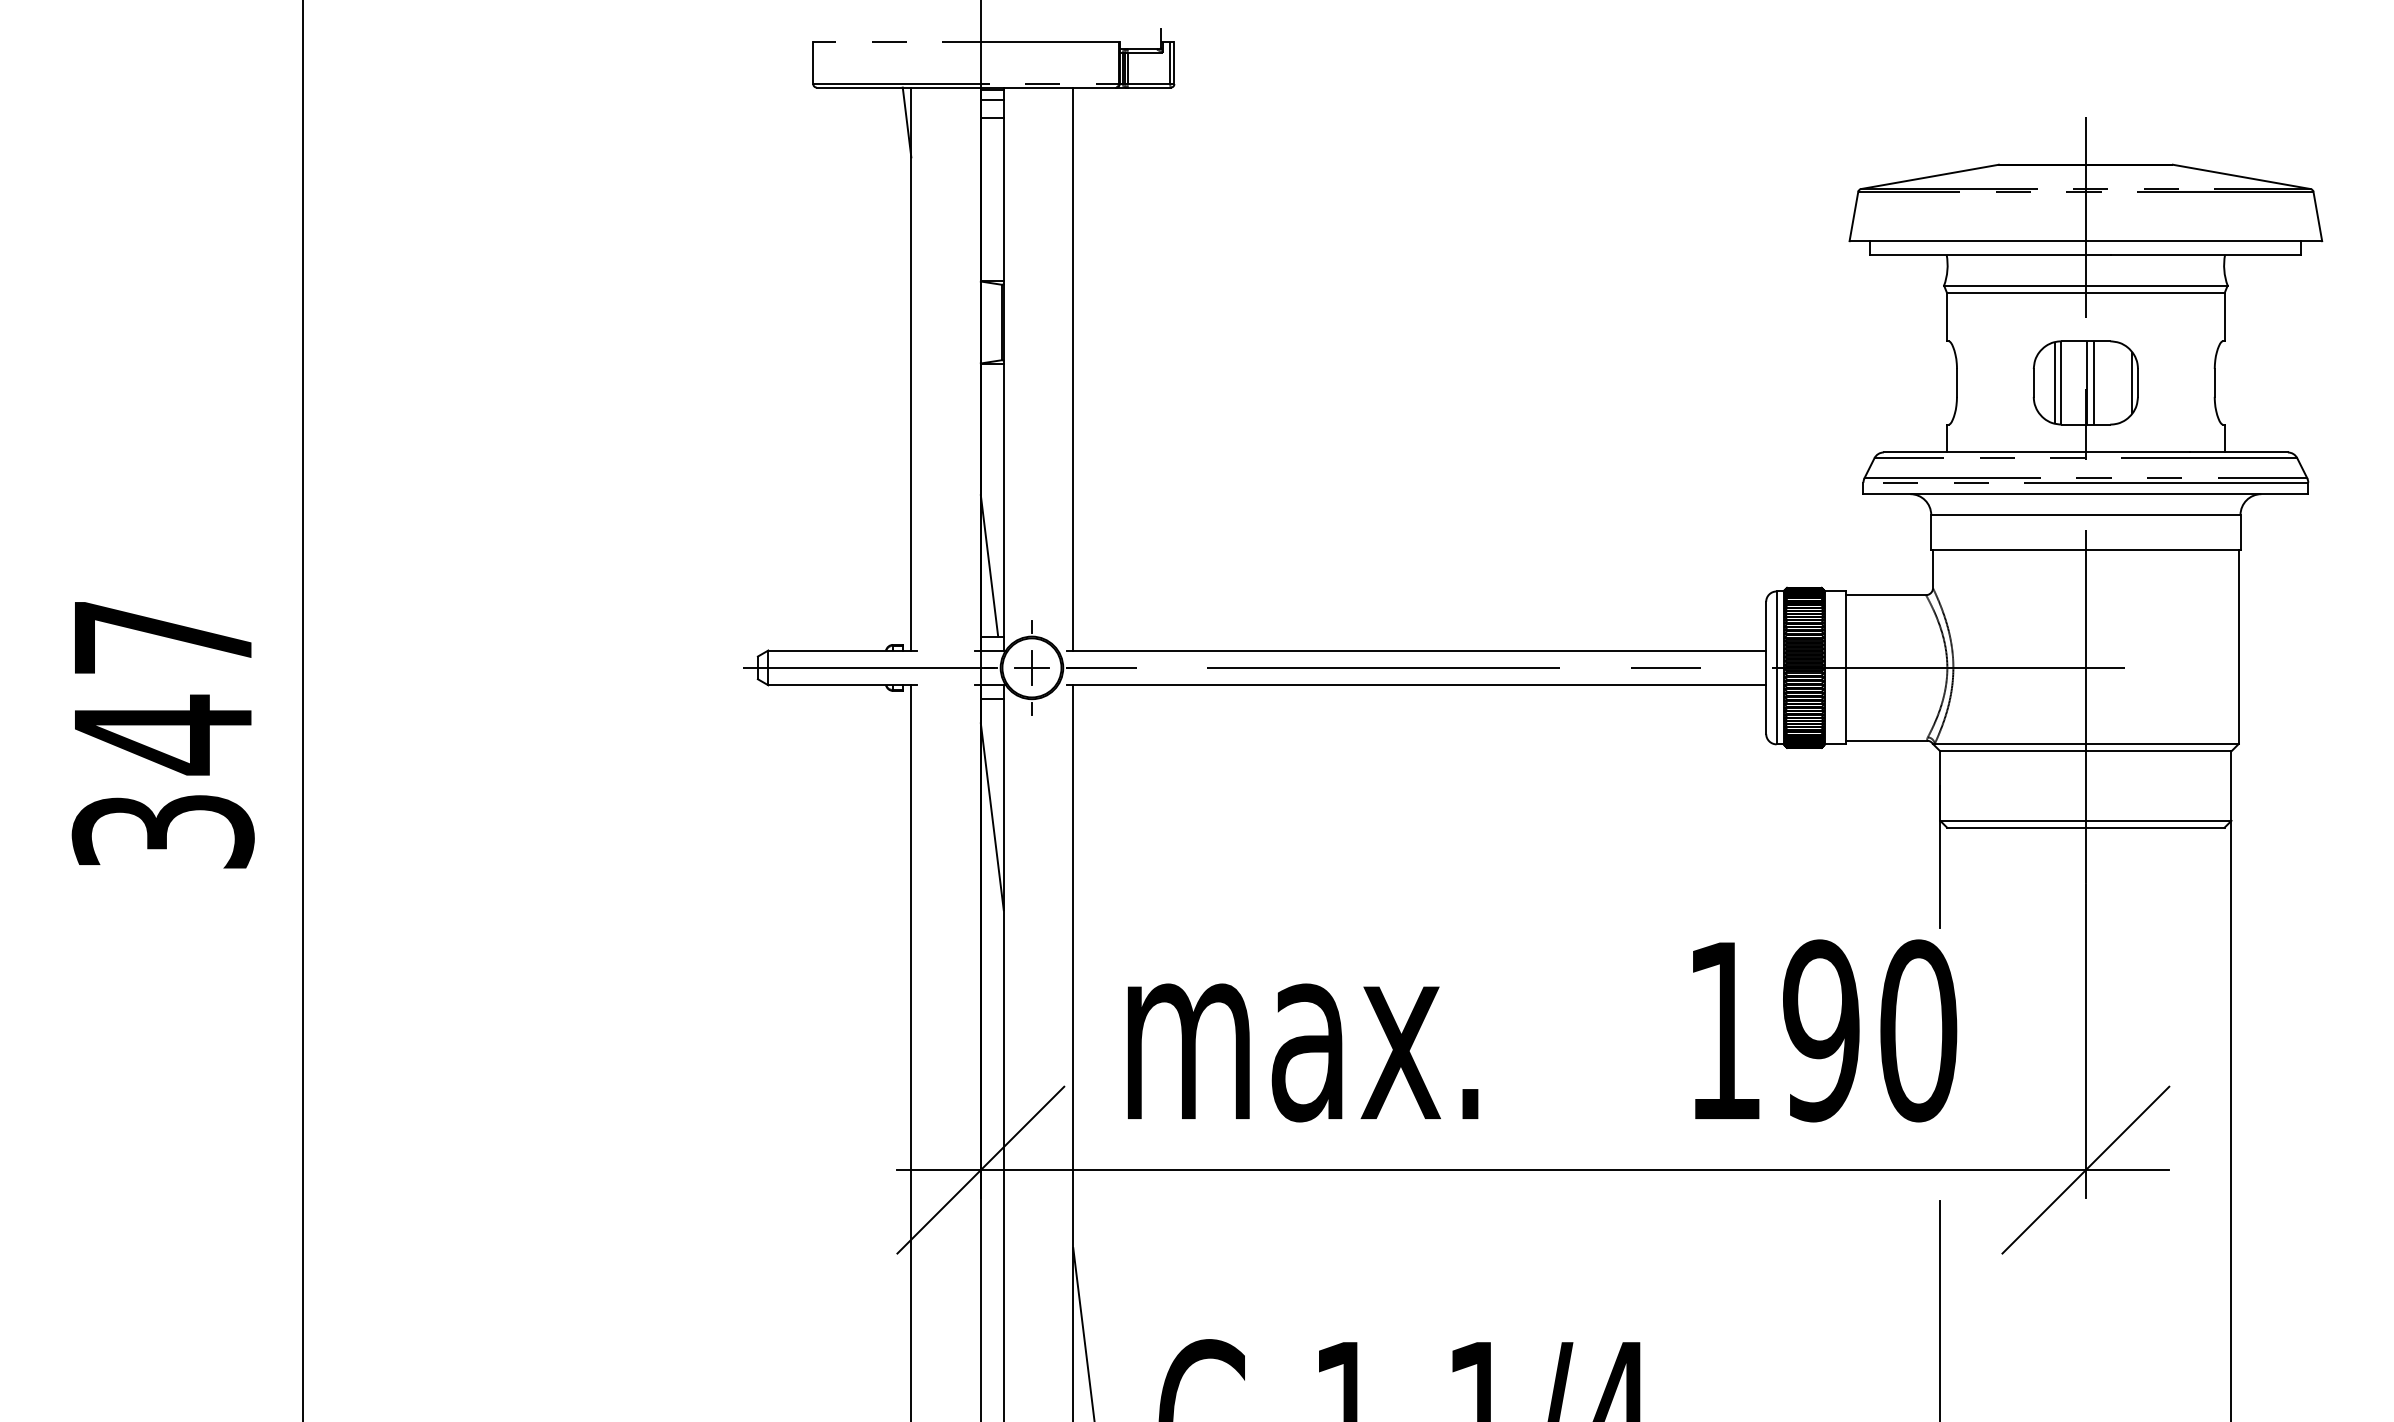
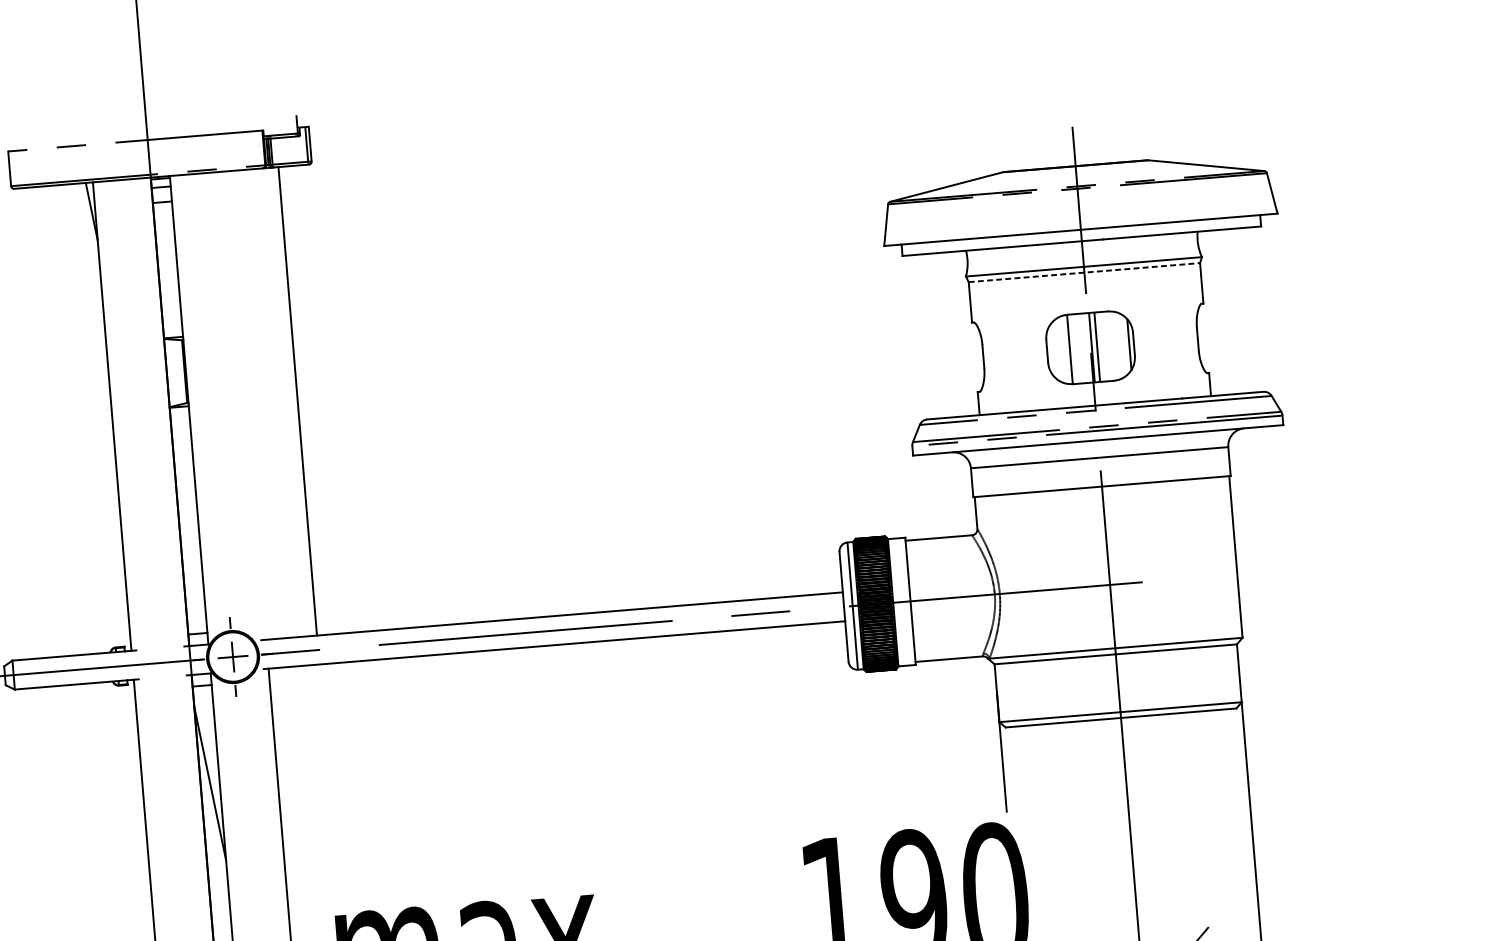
line: (2085, 292) -> (1084, 272), solid -> dashed
line: (1073, 368) -> (297, 400), moved
line: (2054, 382) -> (1064, 349), removed
line: (989, 565) -> (190, 574), removed

